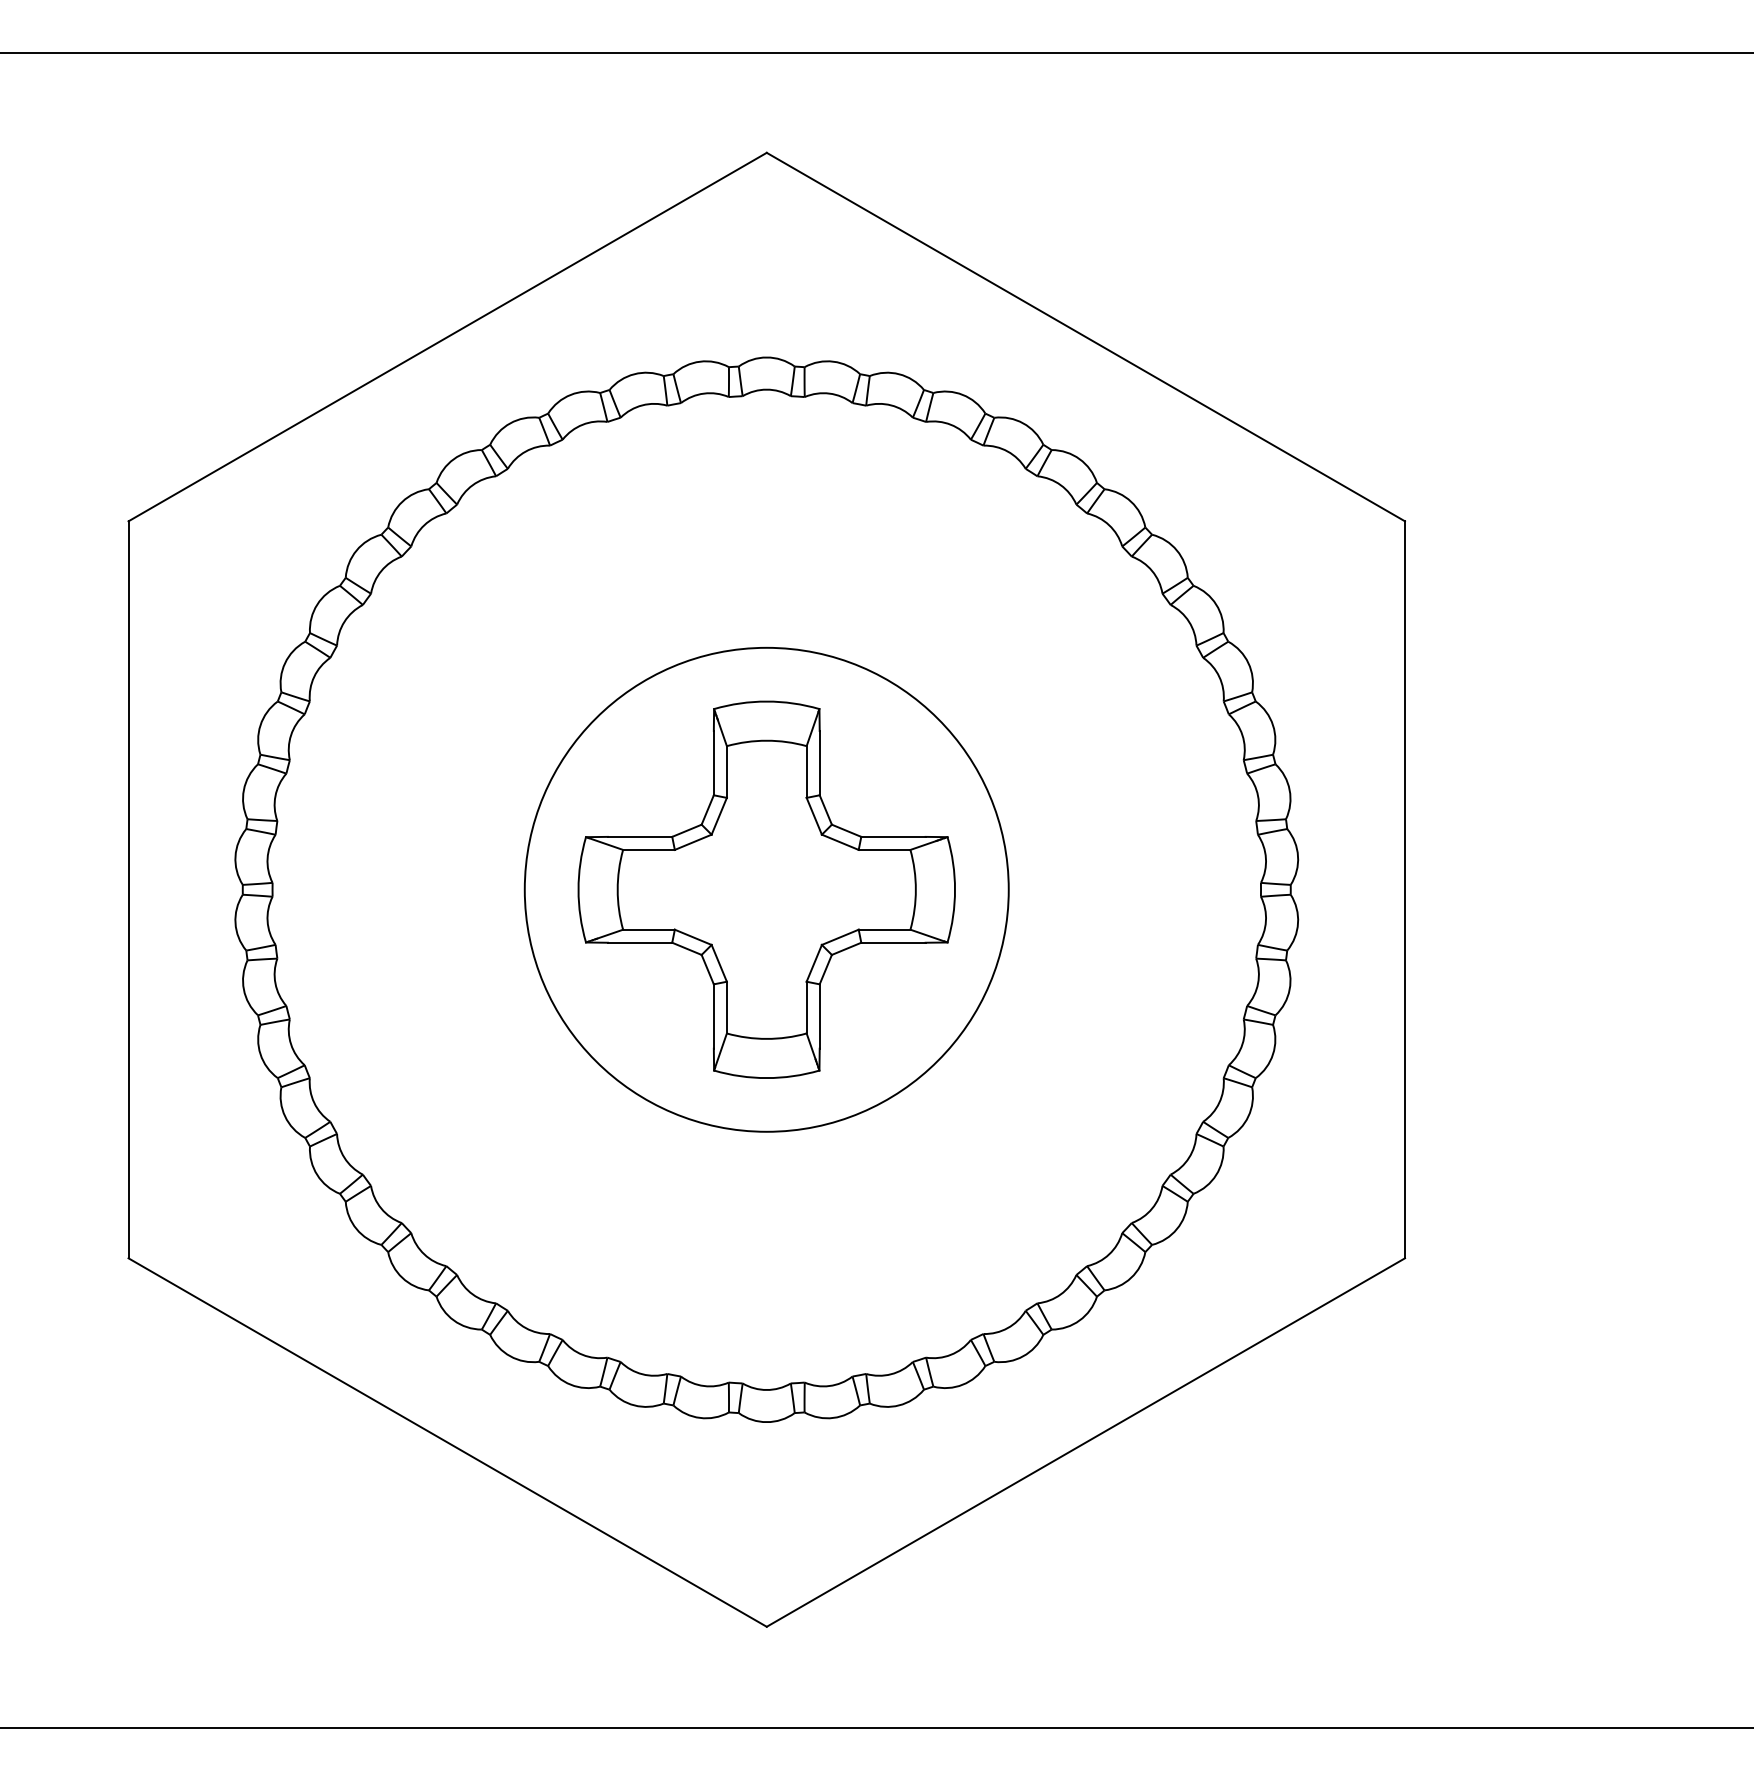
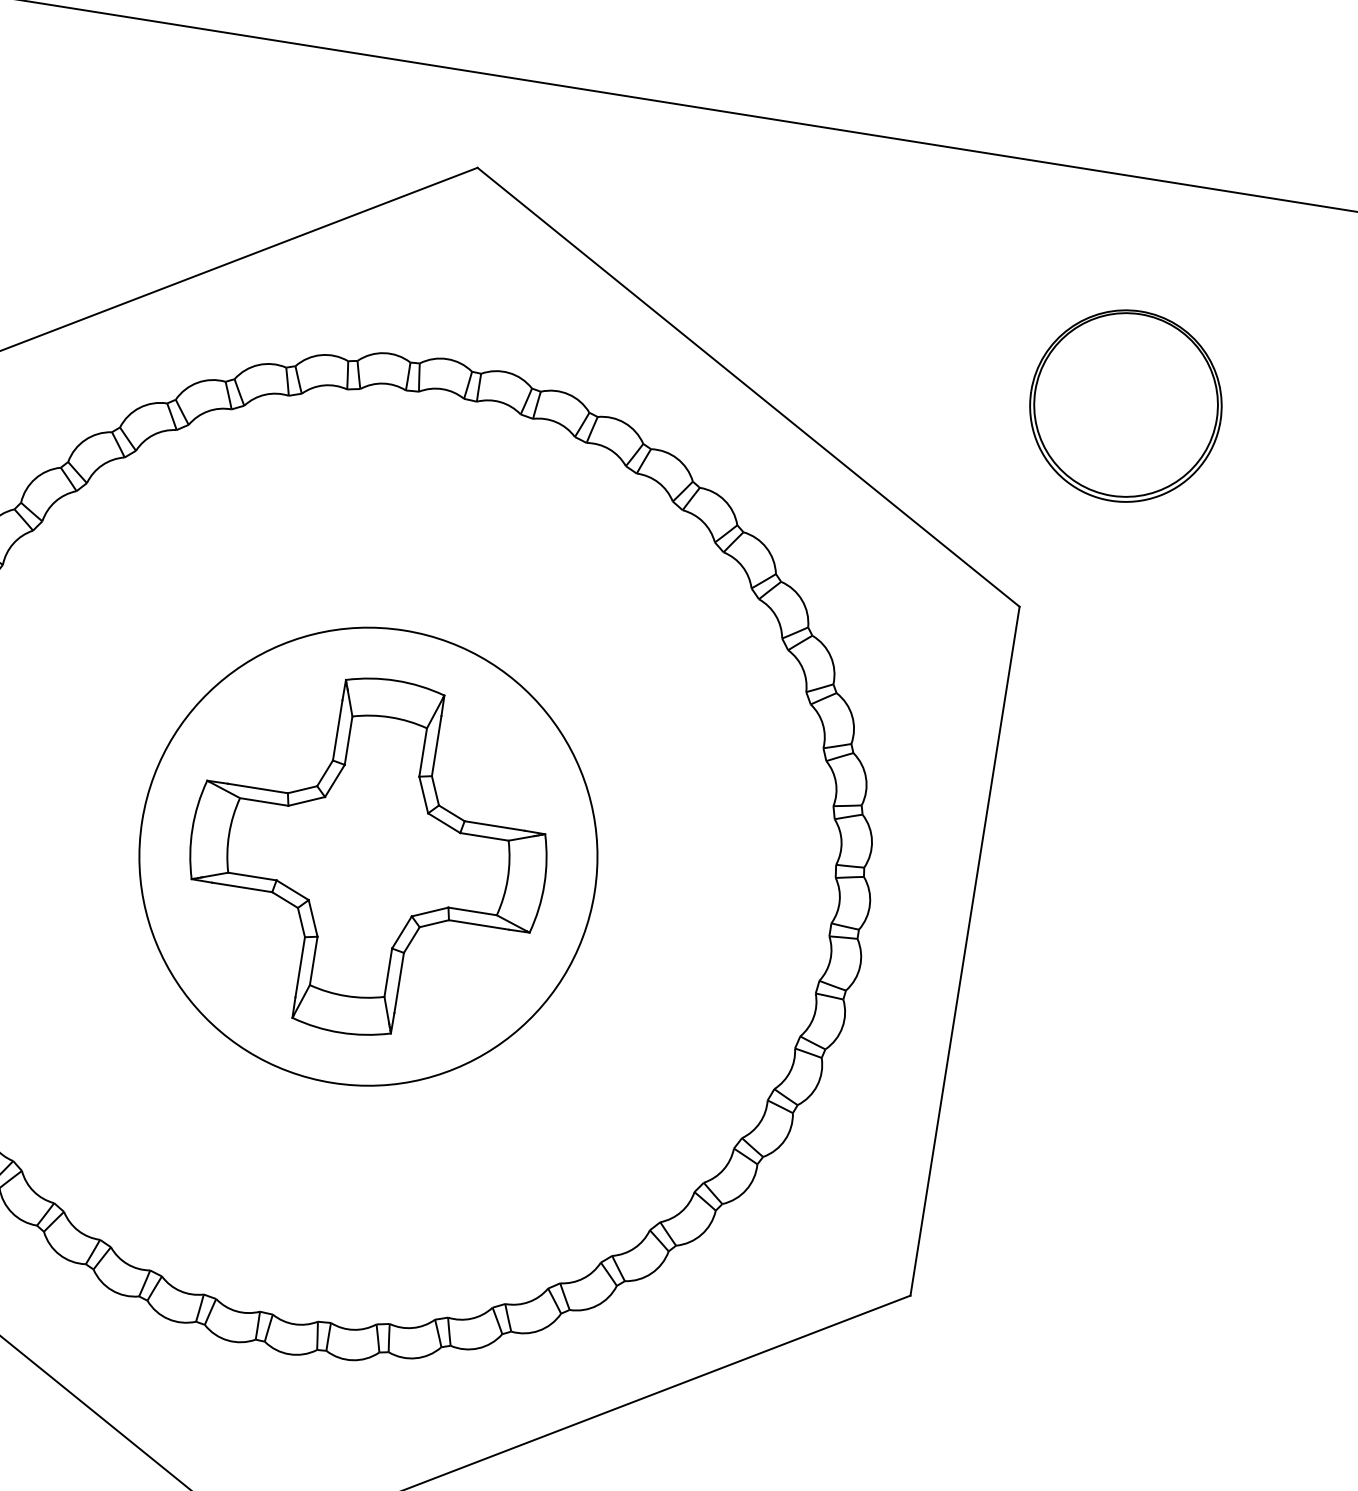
part: (1482, 294) -> (1125, 406), added

